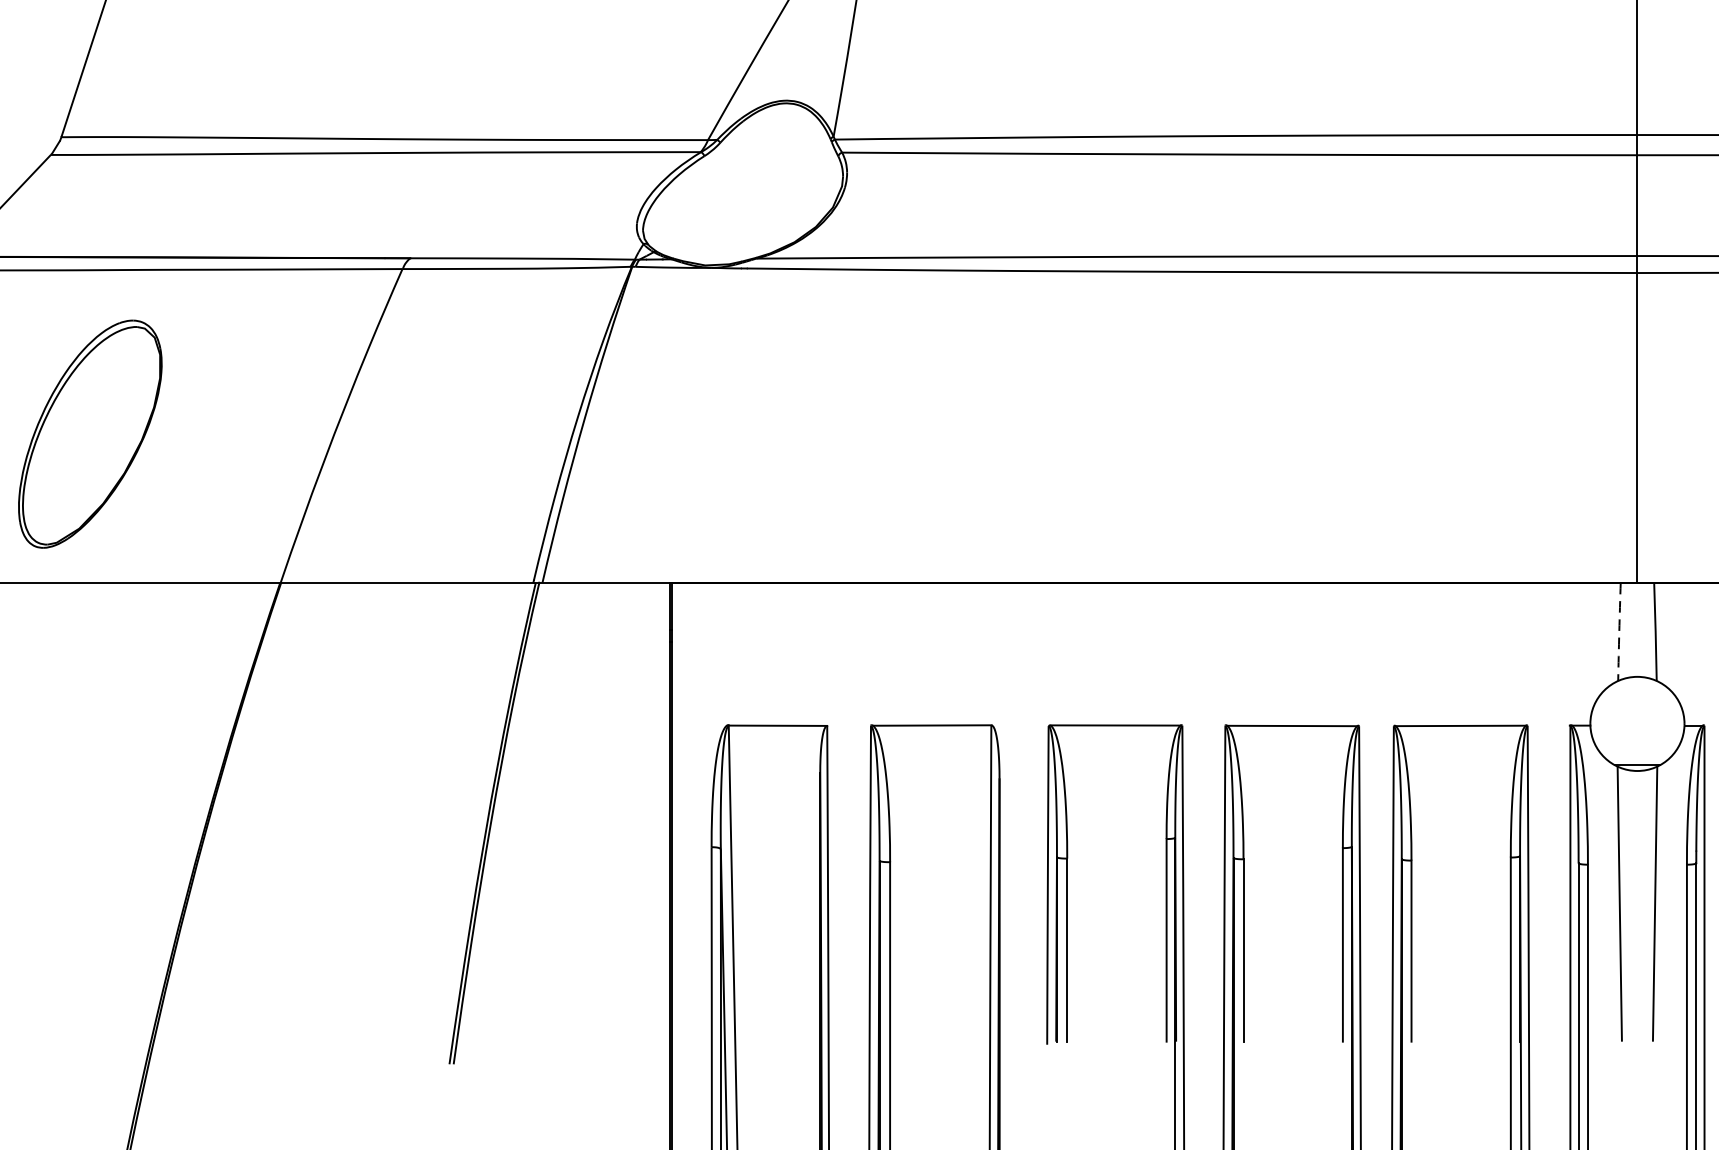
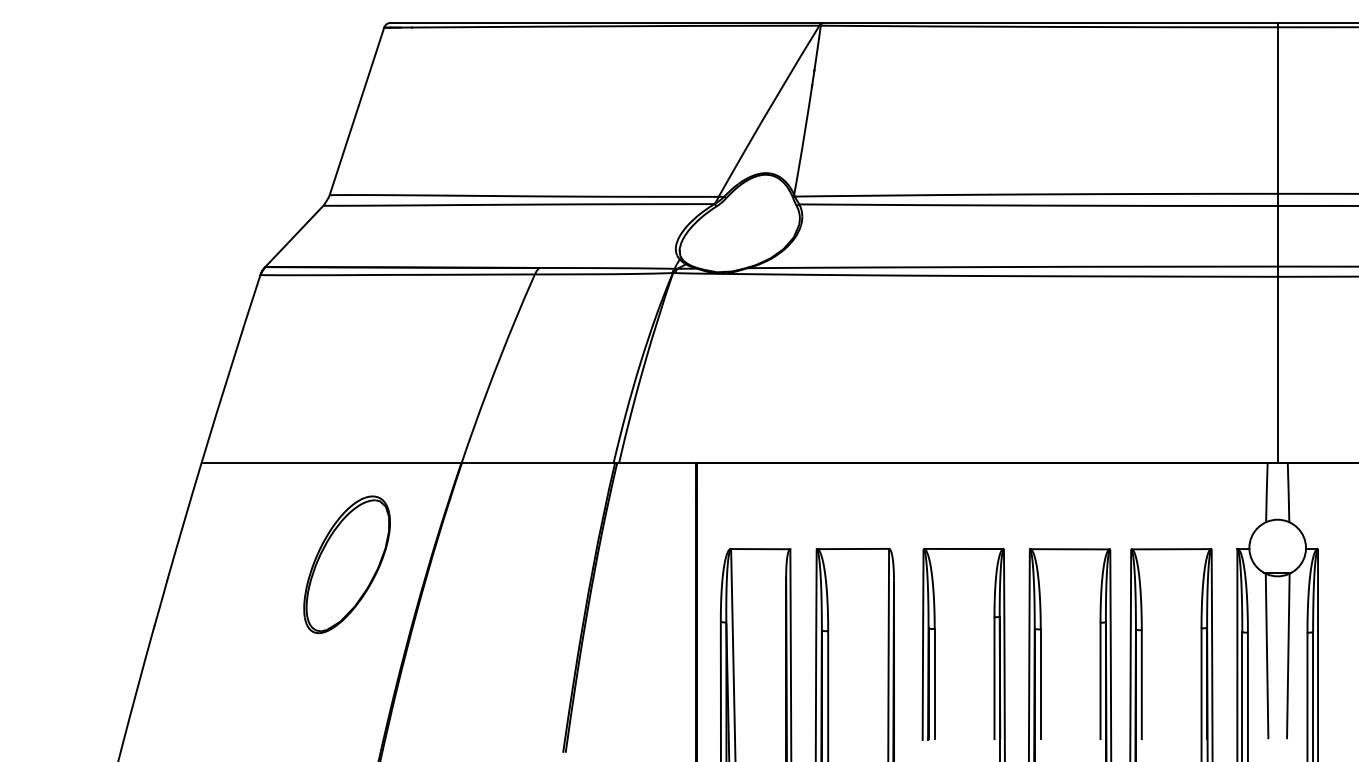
part: (89, 433) -> (346, 564), moved
arc: (1618, 631) -> (1266, 492), dashed -> solid

